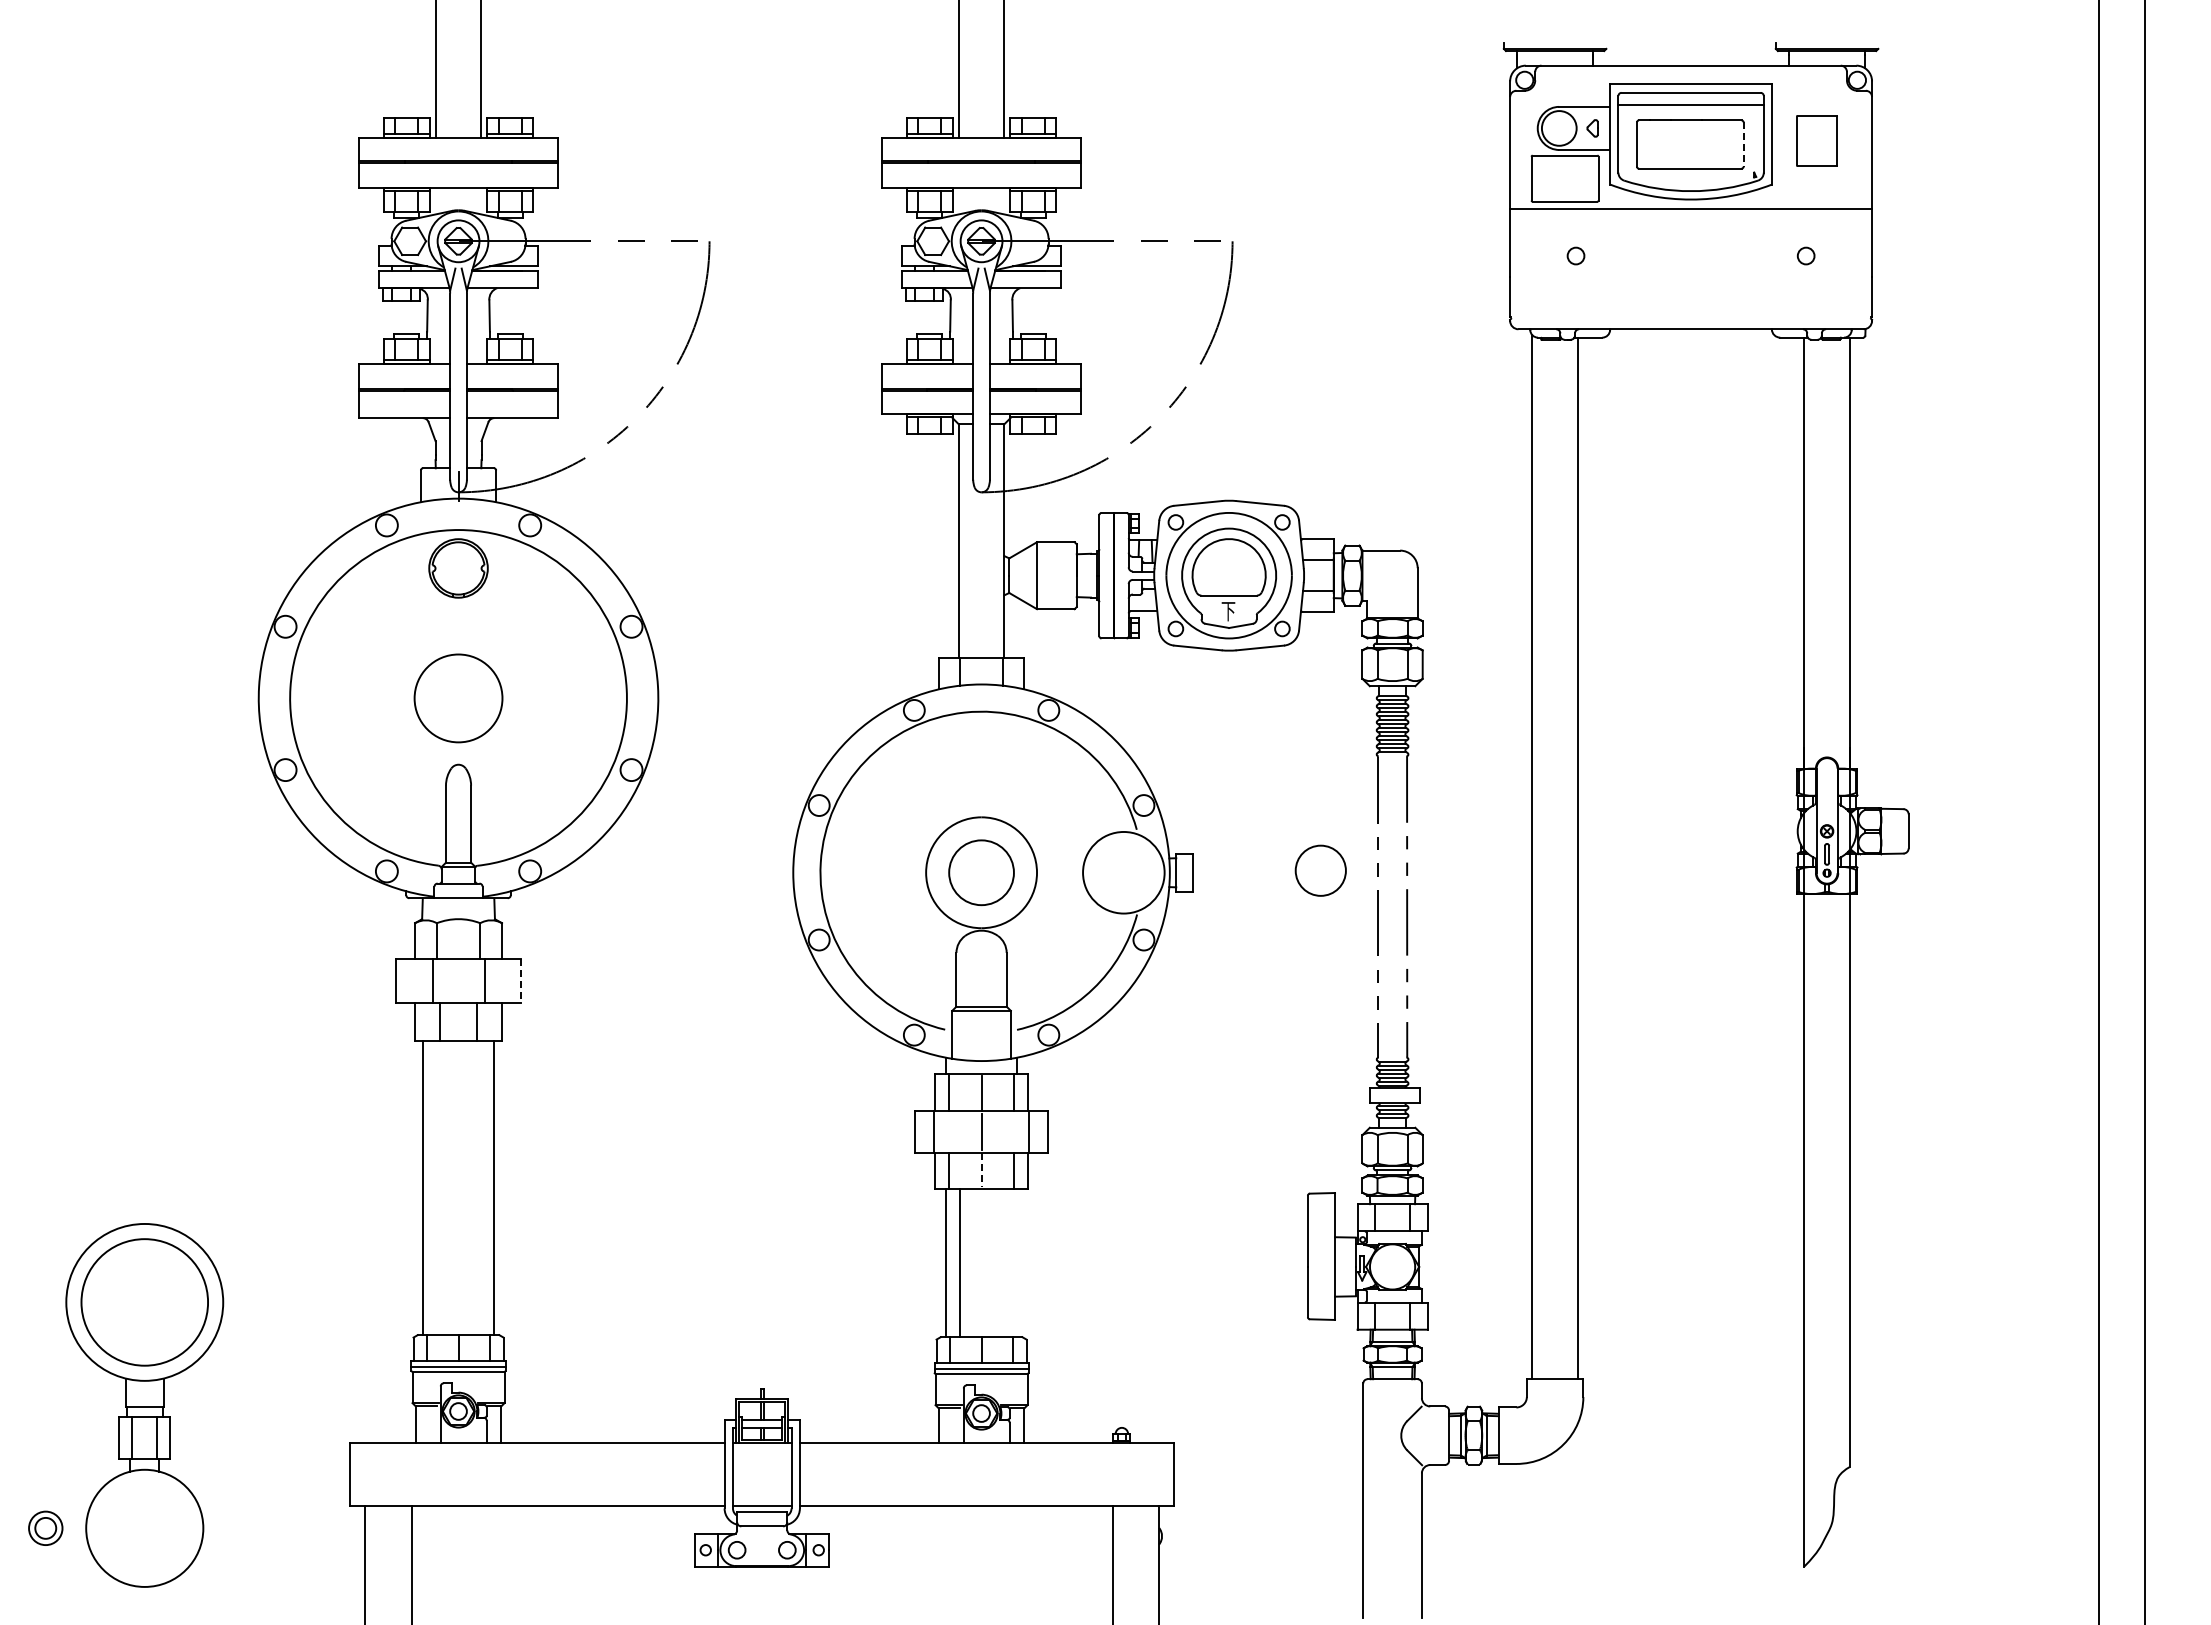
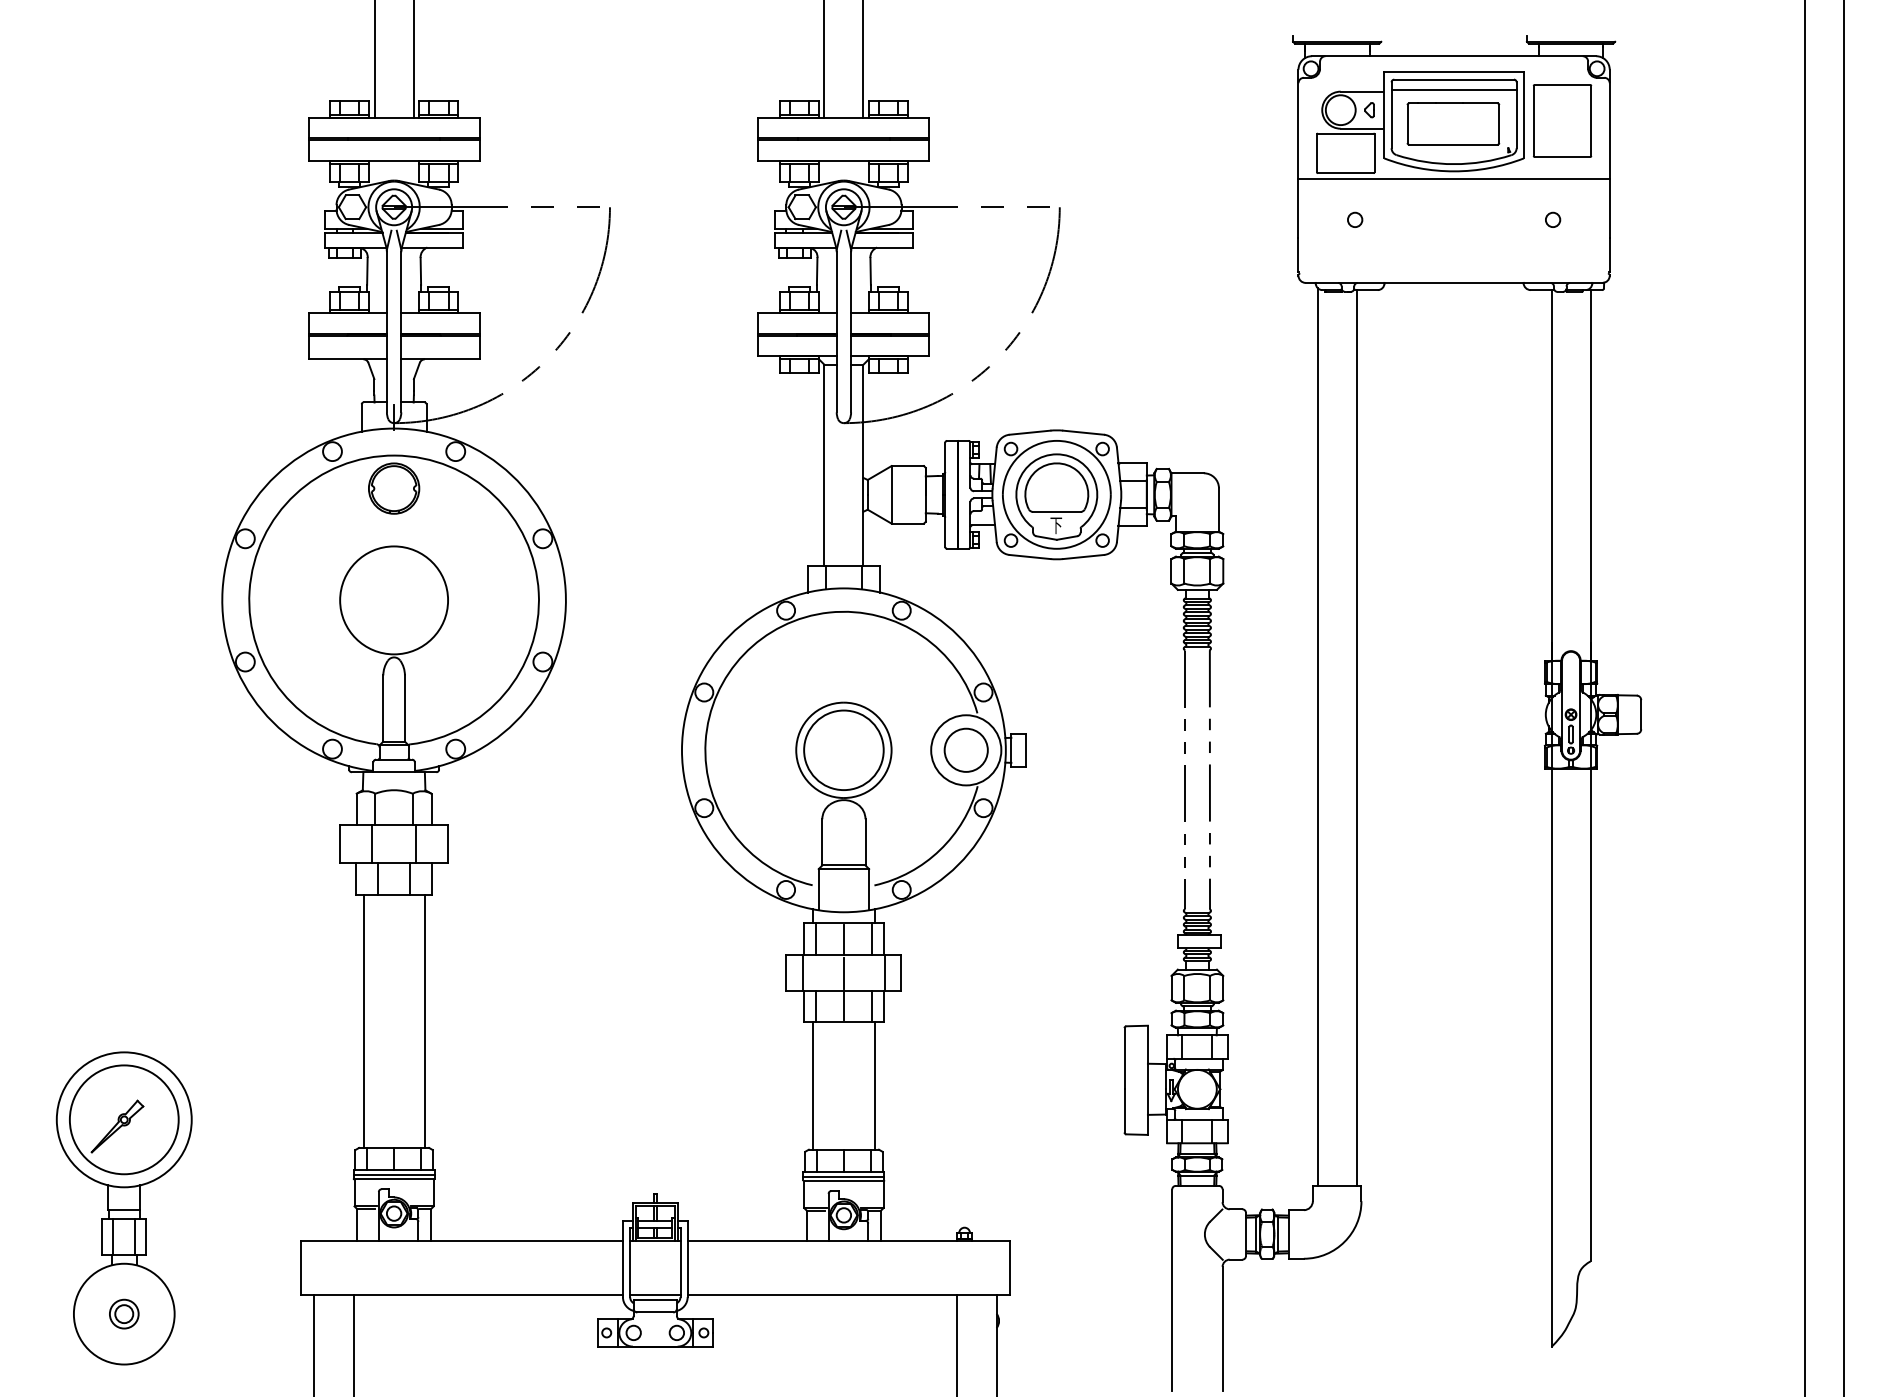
part: (1816, 140) -> (1561, 120), size x1.67
line: (1743, 145) -> (1499, 124), dashed -> solid
circle: (458, 698) -> (394, 600), size x1.43
circle: (1320, 870) -> (965, 750), moved
circle: (981, 872) -> (843, 750), size x1.43
line: (521, 981) -> (448, 843), dashed -> solid
line: (981, 1169) -> (843, 1005), dashed -> solid
line: (960, 1262) -> (874, 1085), moved
part: (136, 1310) -> (117, 1126), added
part: (45, 1527) -> (124, 1313), moved

